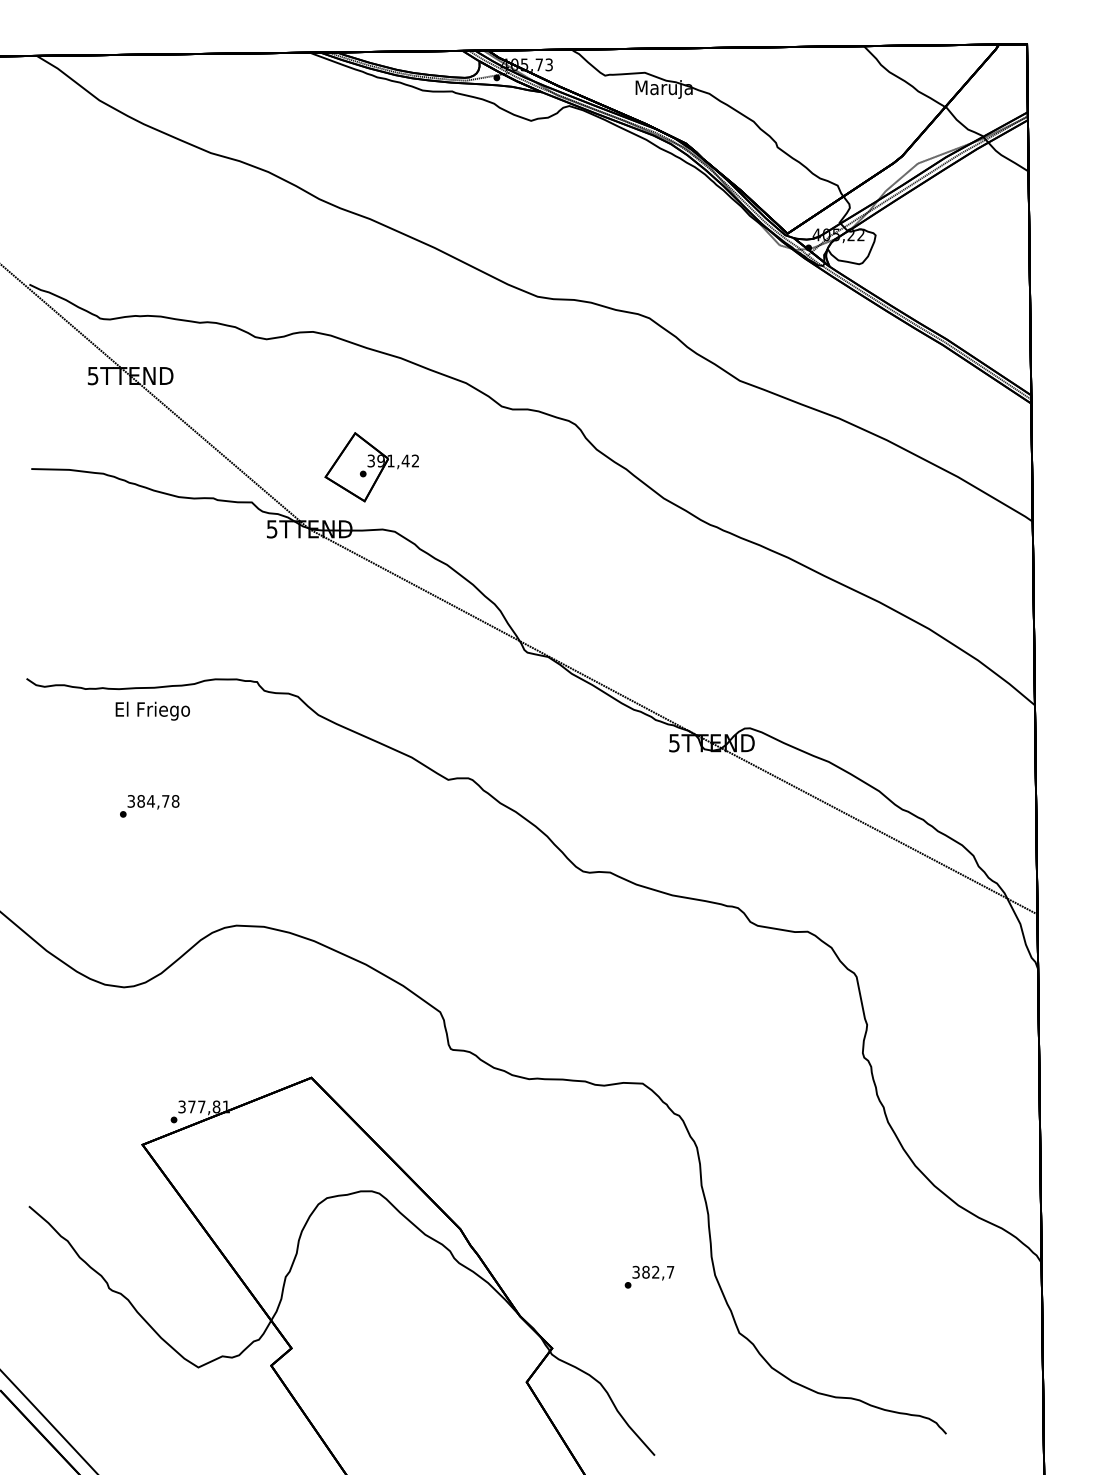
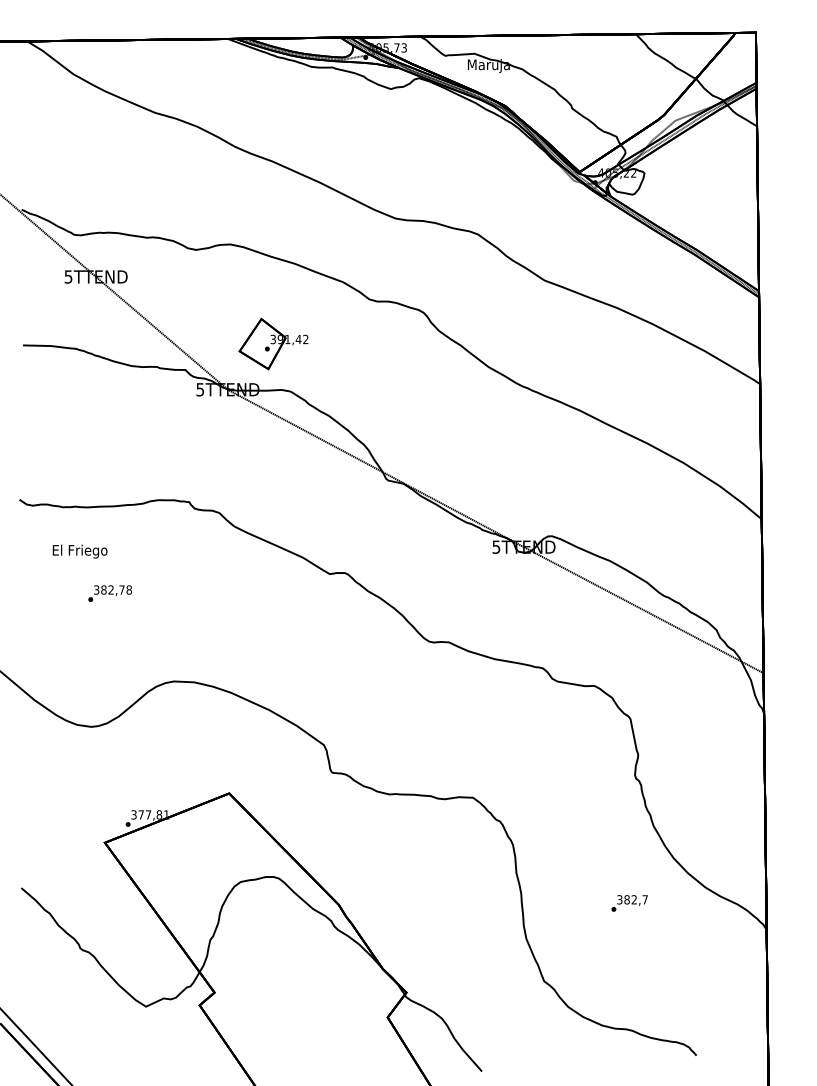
text: (152, 710) -> (79, 551), moved
text: (150, 801) -> (110, 590), 384,78 -> 382,78
text: (649, 1276) -> (629, 902), moved

